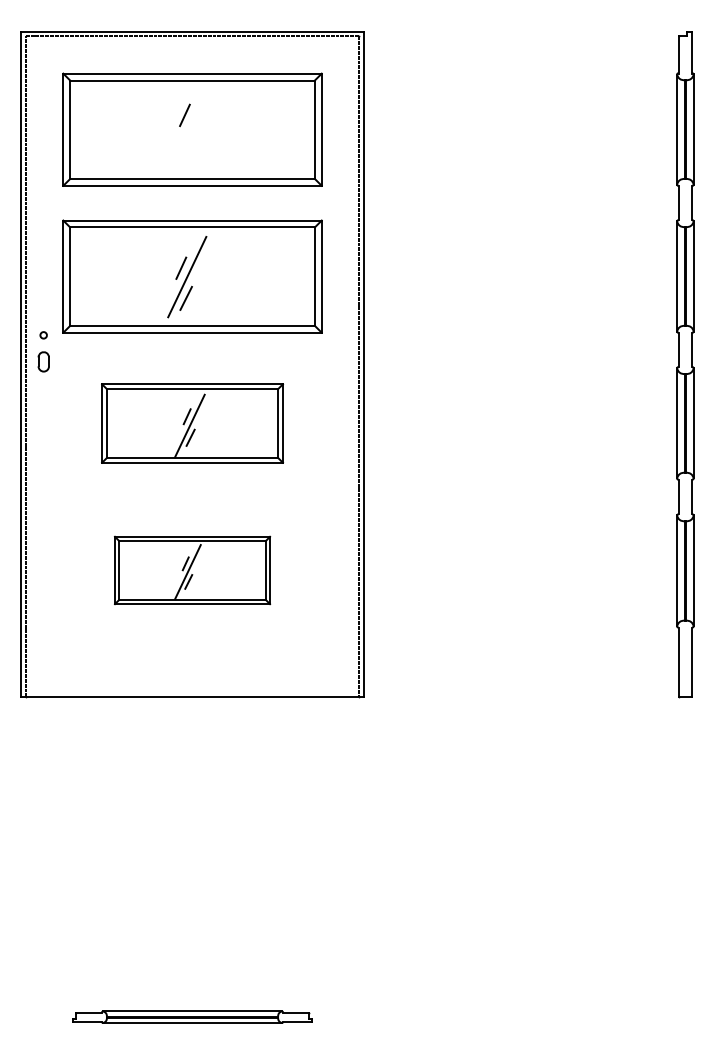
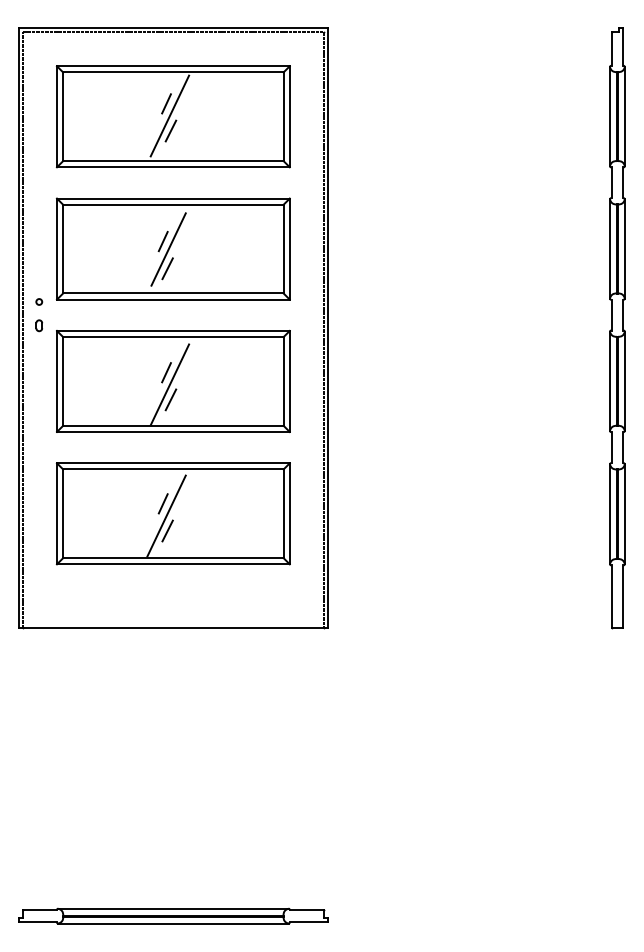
line: (188, 128) -> (169, 115), added
line: (189, 145) -> (170, 130), added
part: (43, 361) -> (39, 325), size x0.62
part: (192, 423) -> (173, 381), size x1.43
part: (192, 570) -> (173, 513), size x1.67
part: (192, 1017) -> (173, 916), size x1.43

